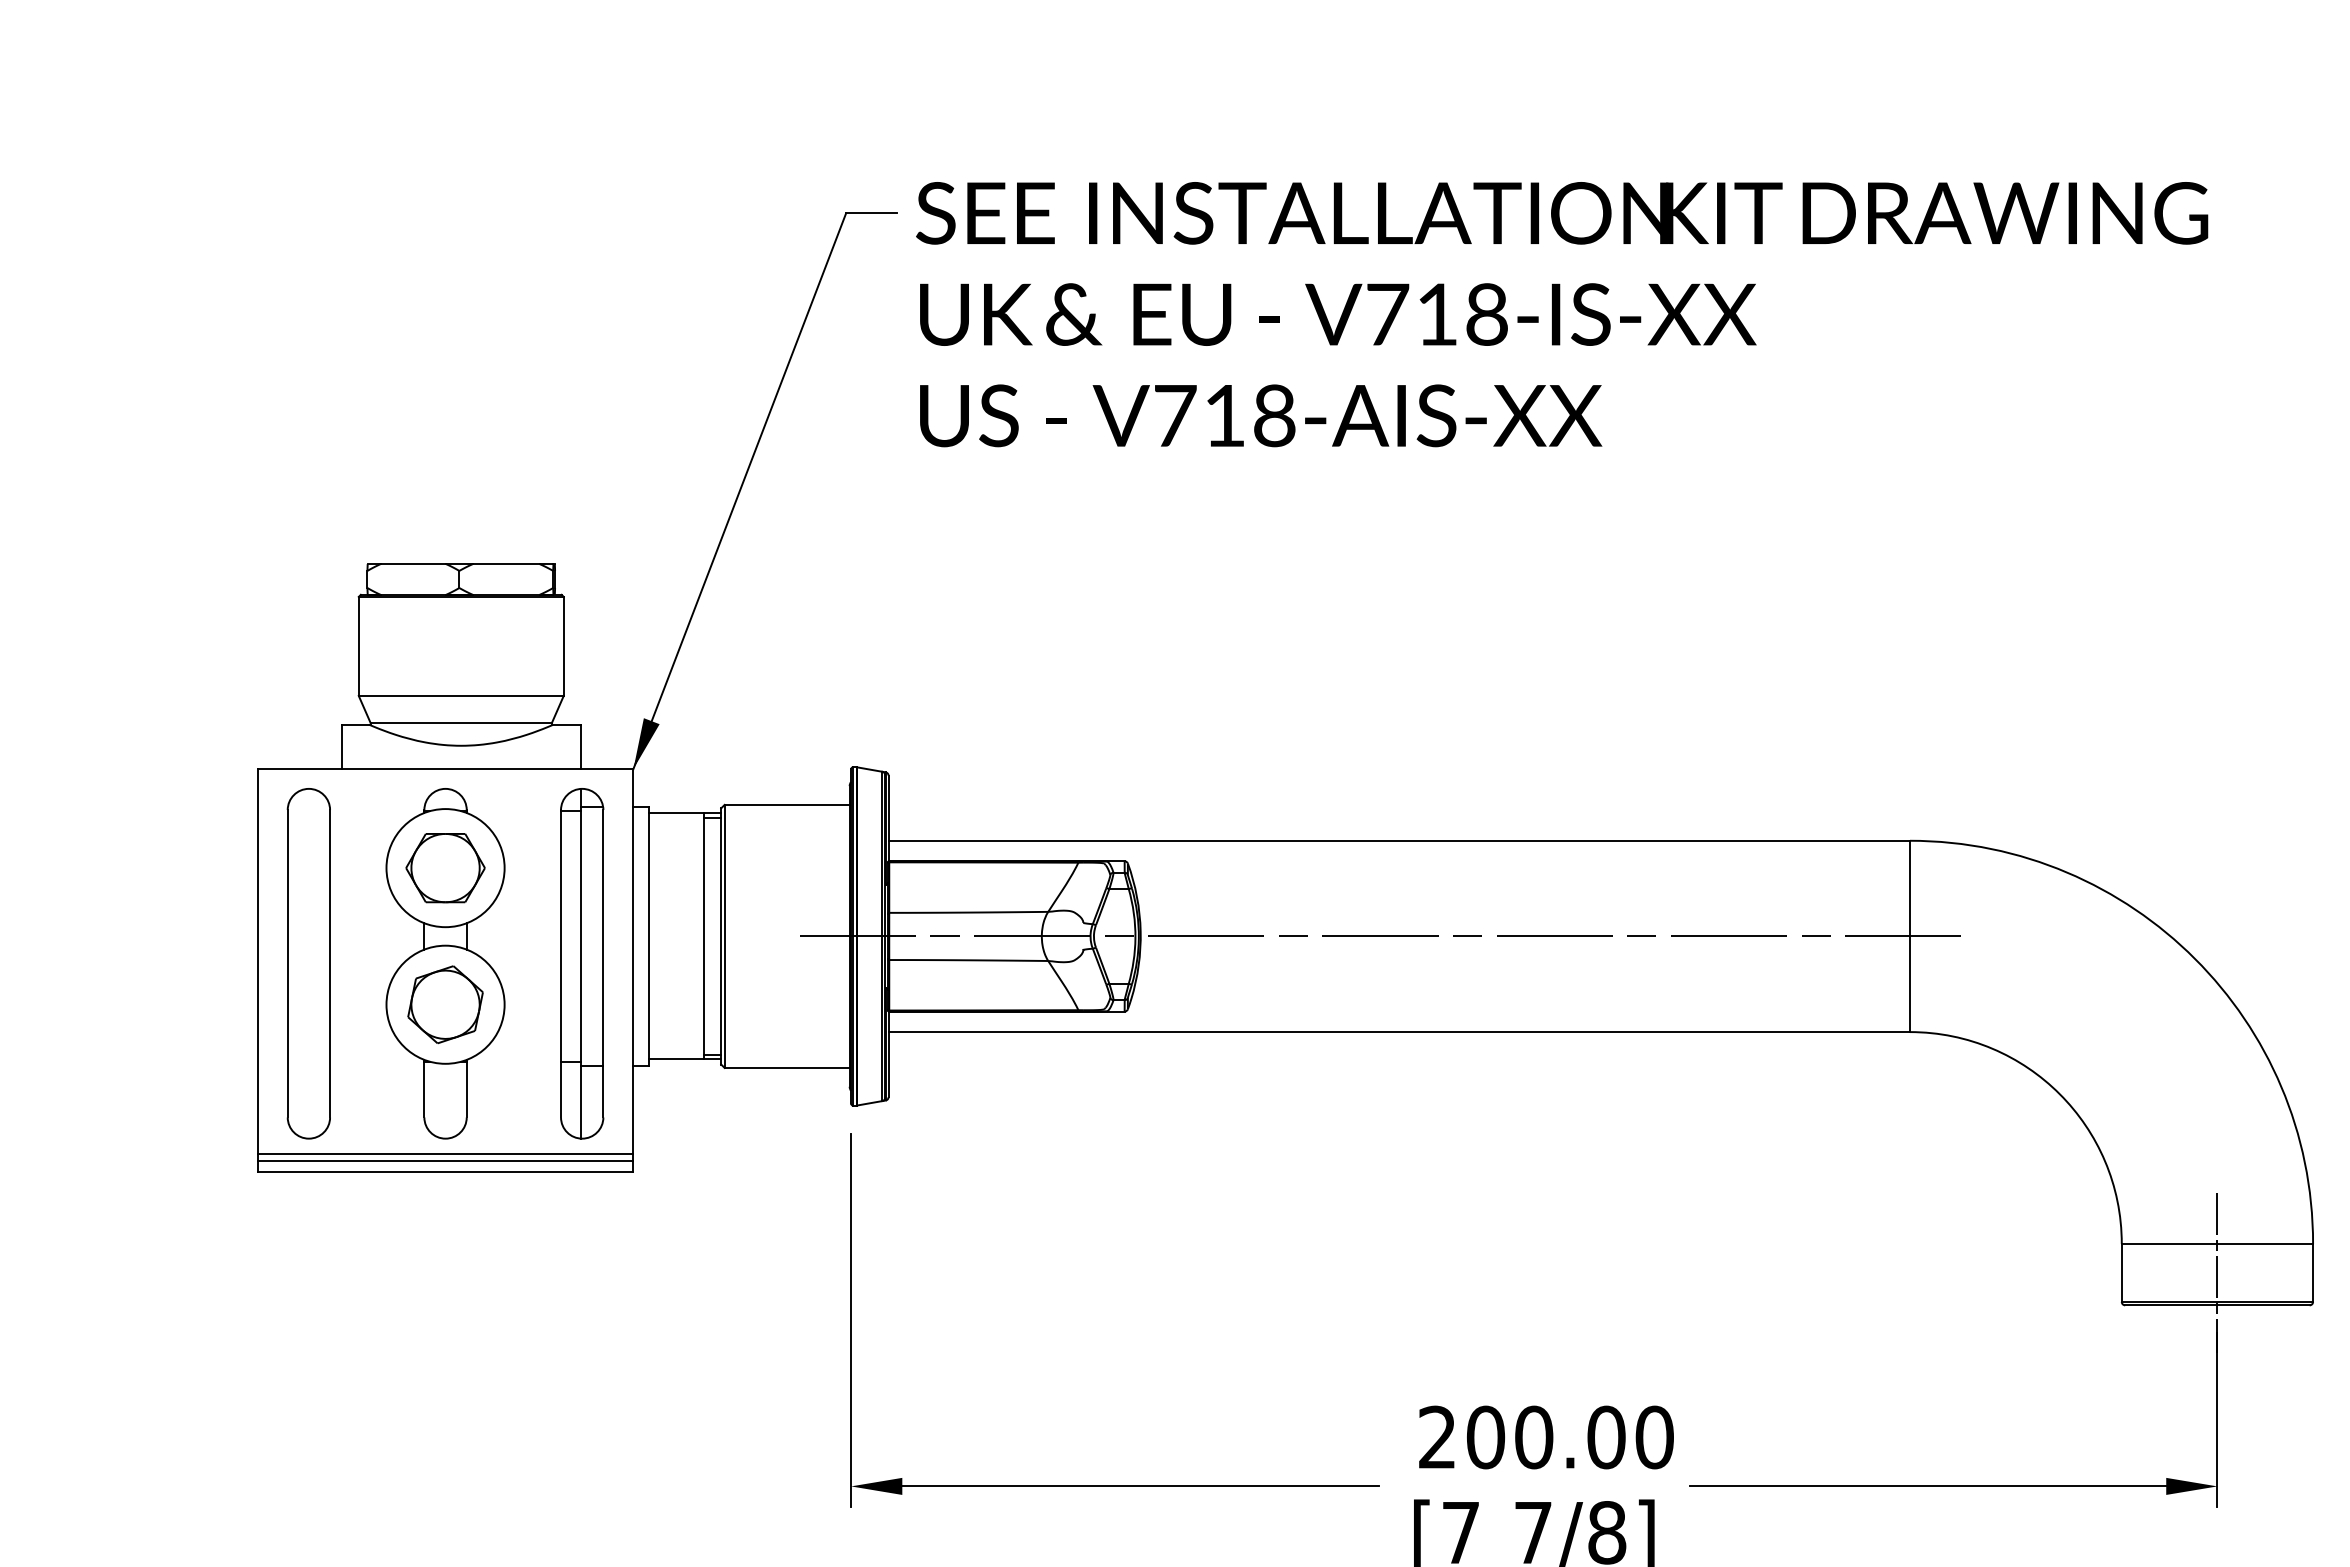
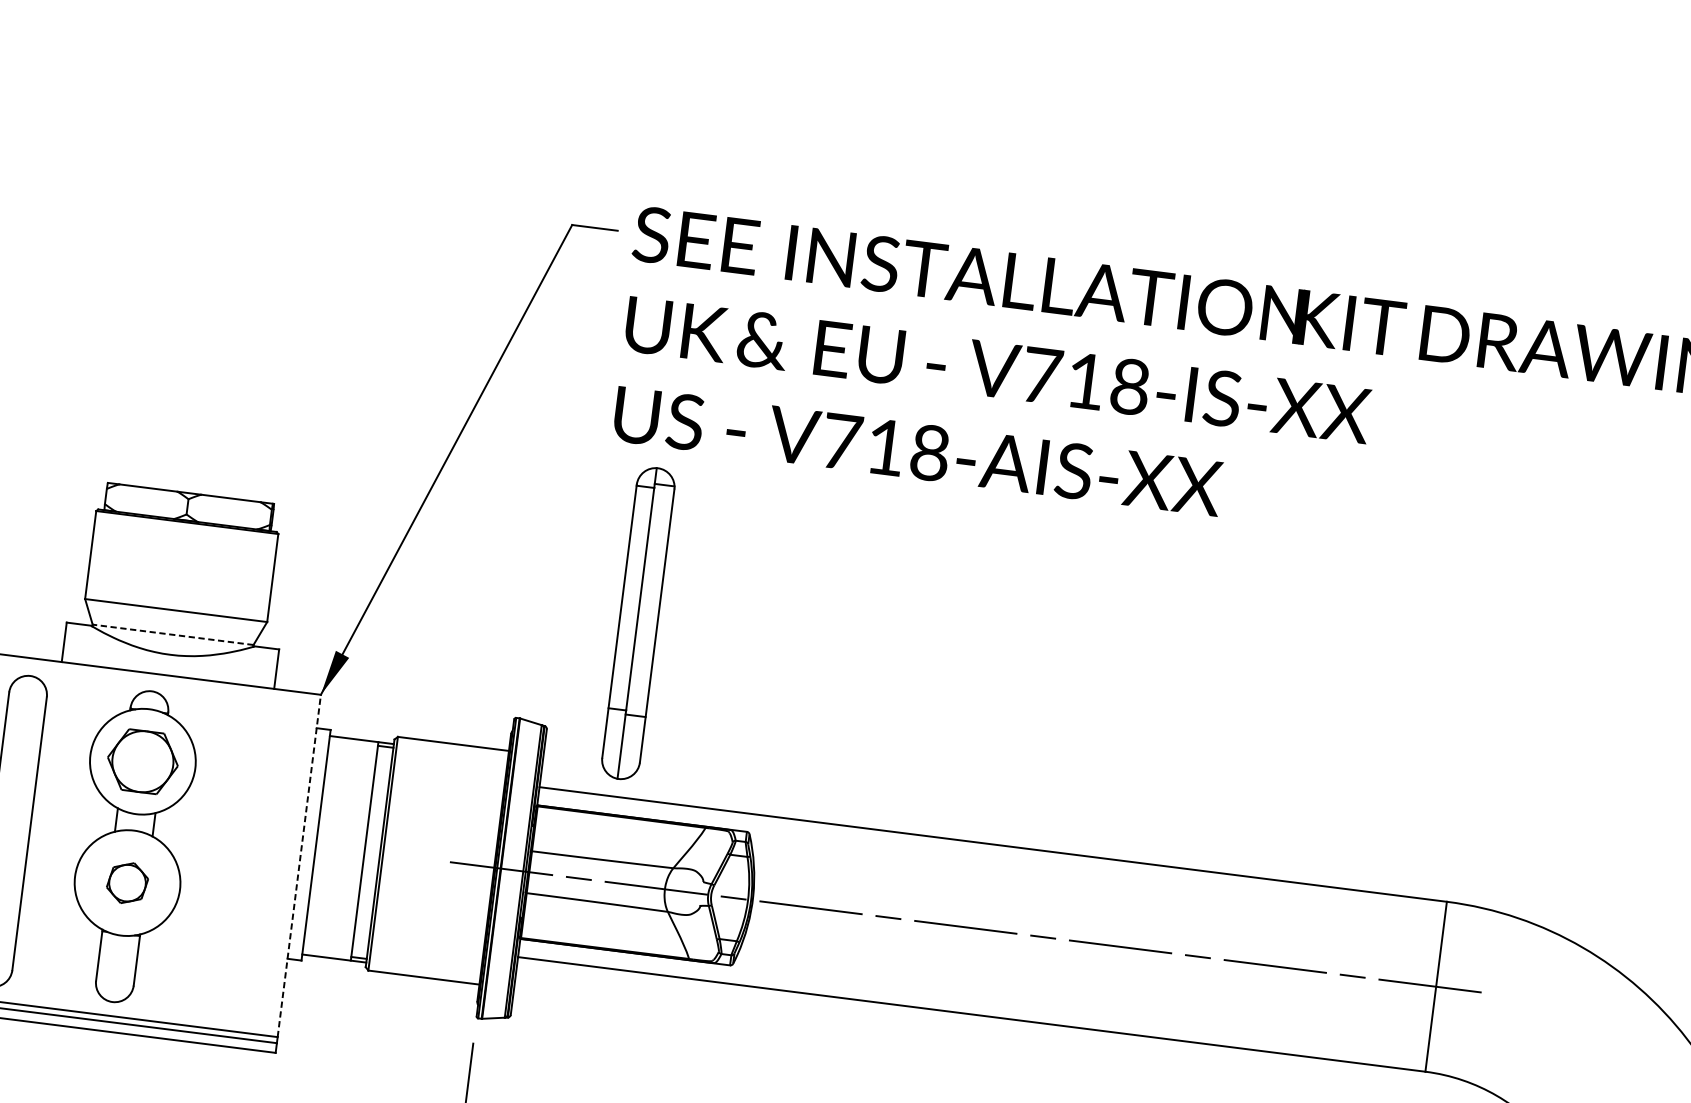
line: (461, 723) -> (173, 635), solid -> dashed
line: (633, 961) -> (299, 865), solid -> dashed
part: (582, 963) -> (638, 623), moved
part: (445, 1004) -> (127, 882), size x0.6

